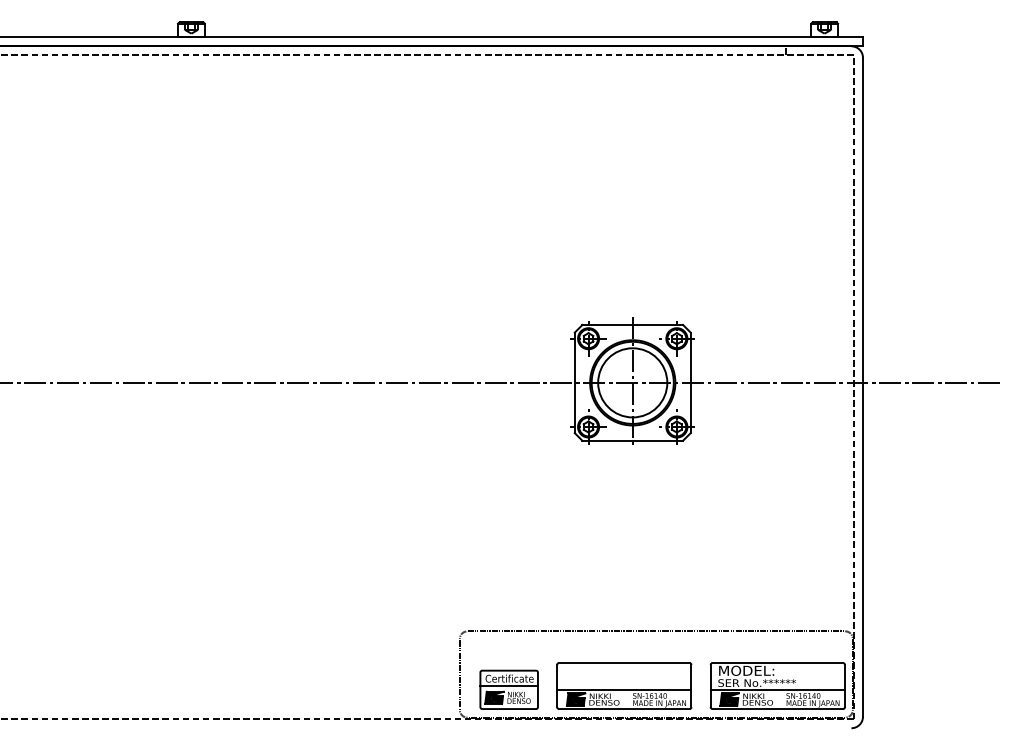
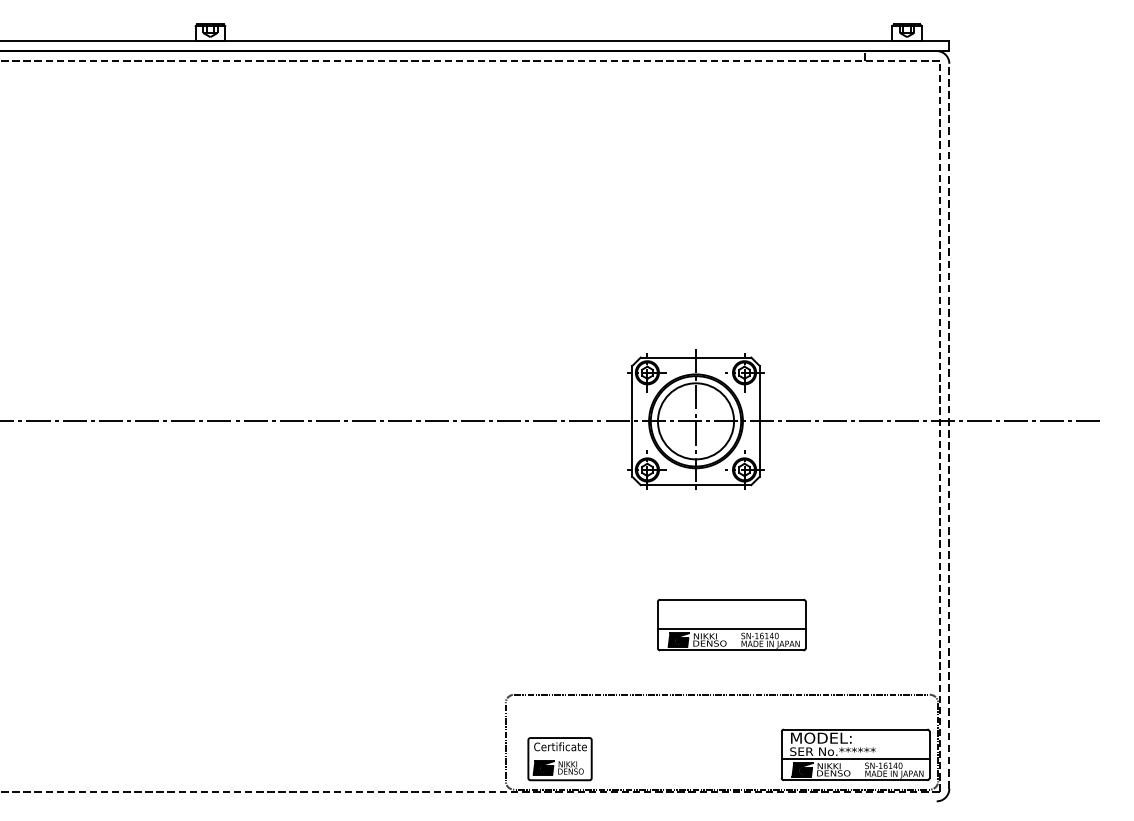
line: (862, 386) -> (948, 425), solid -> dashed
part: (624, 685) -> (732, 624), moved
line: (508, 686) -> (559, 755), removed

